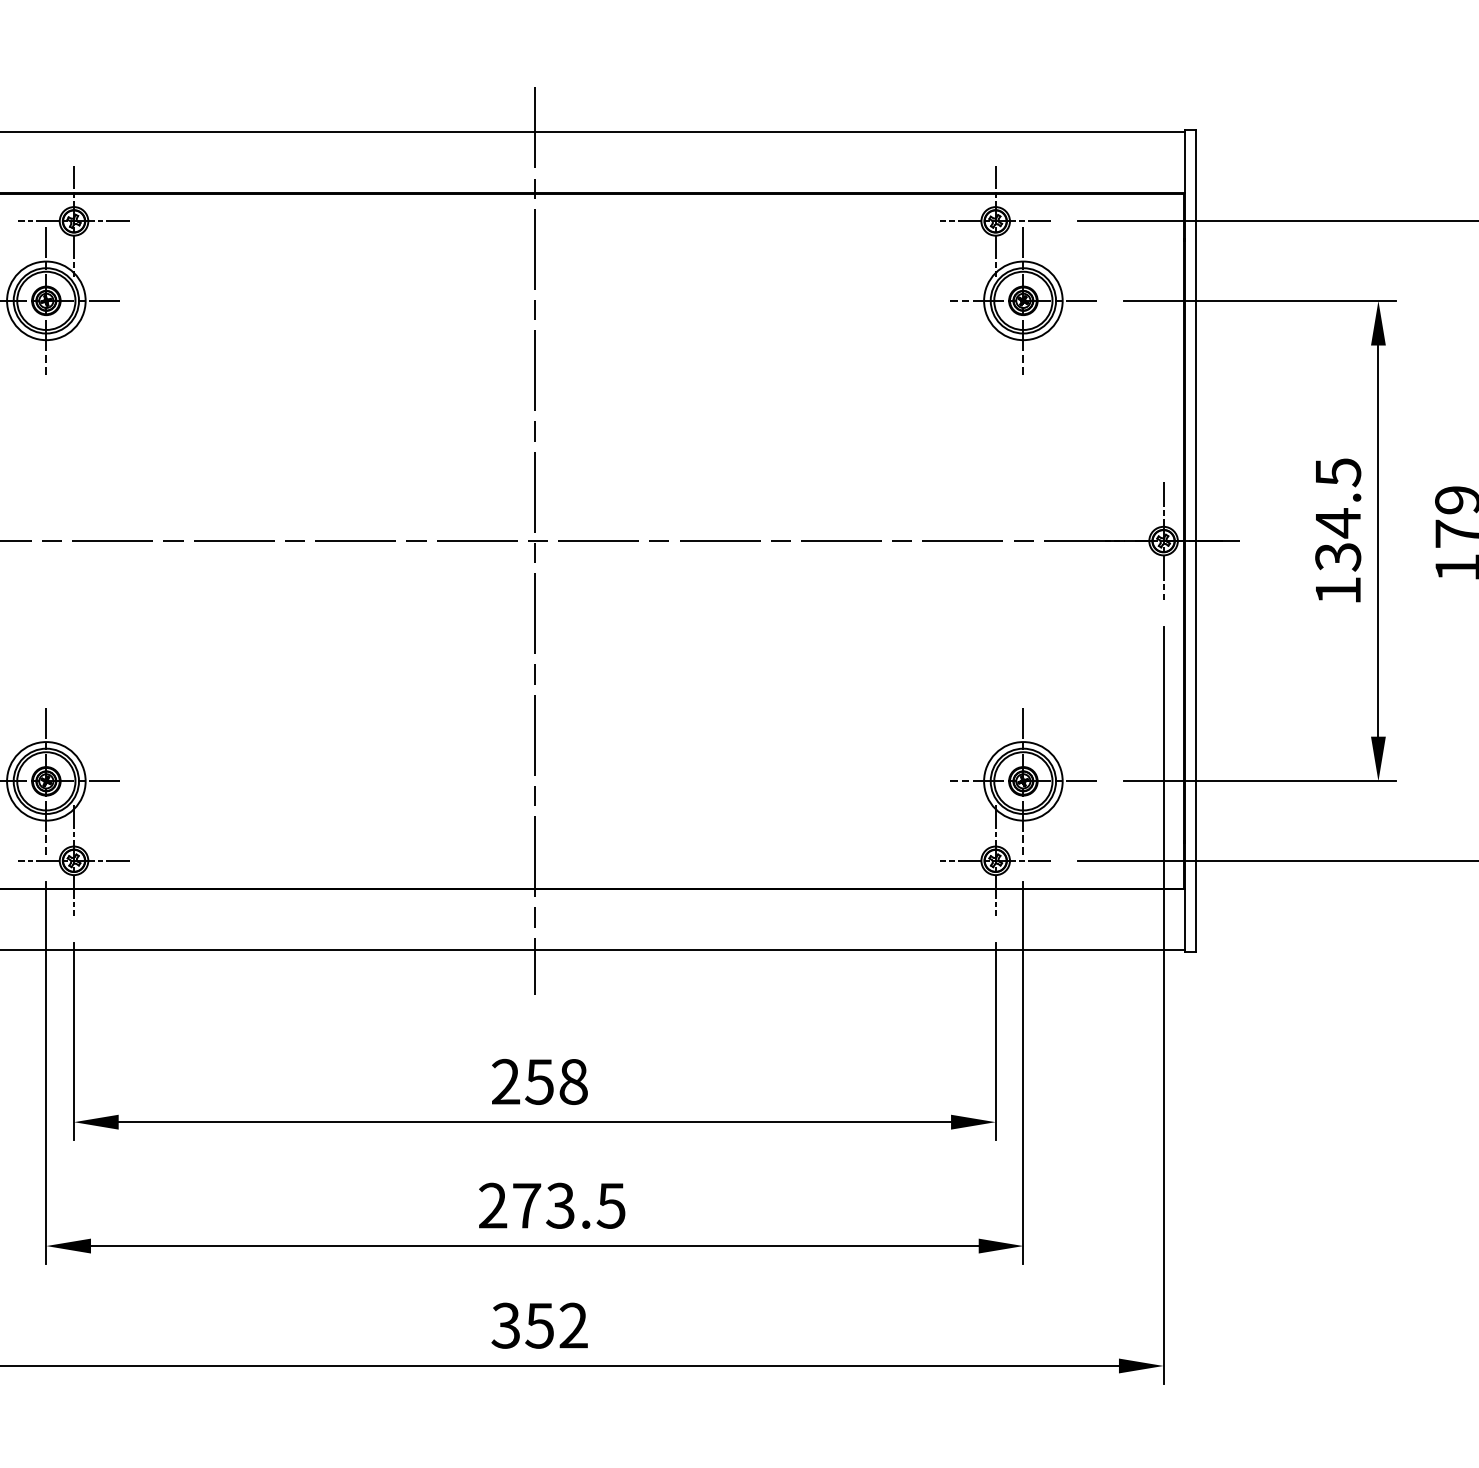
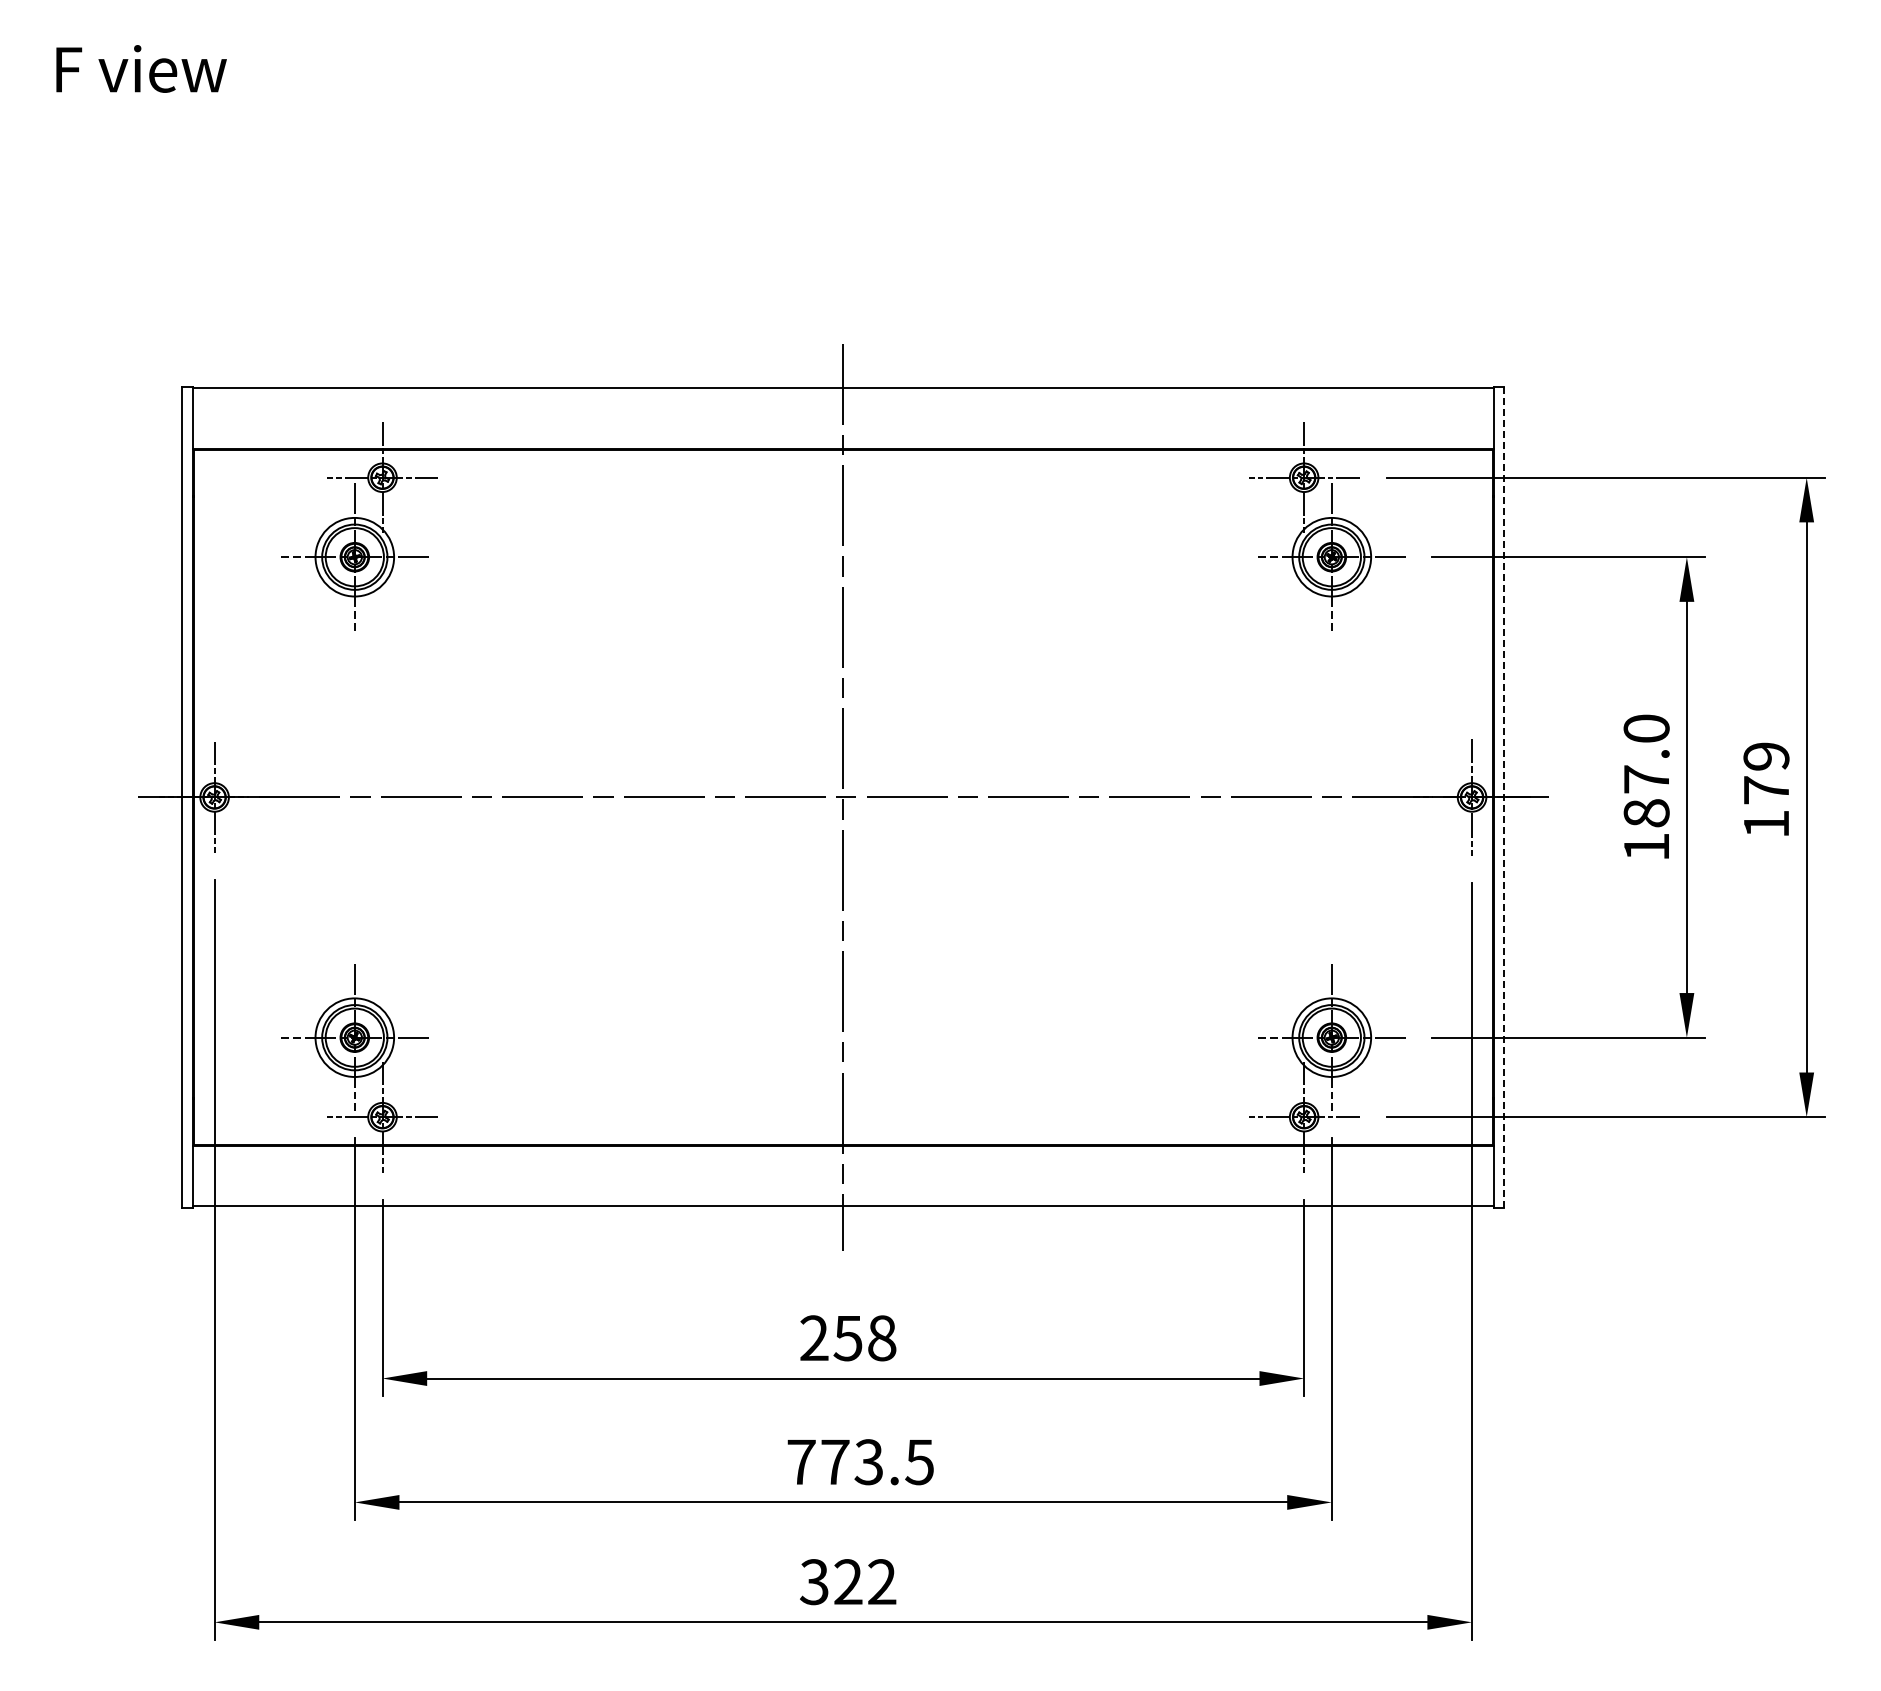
text: (1338, 515) -> (1646, 771), 134.5 -> 187.0
line: (1196, 541) -> (1504, 797), solid -> dashed
text: (493, 1205) -> (801, 1461), 273.5 -> 773.5
text: (539, 1326) -> (847, 1582), 352 -> 322

